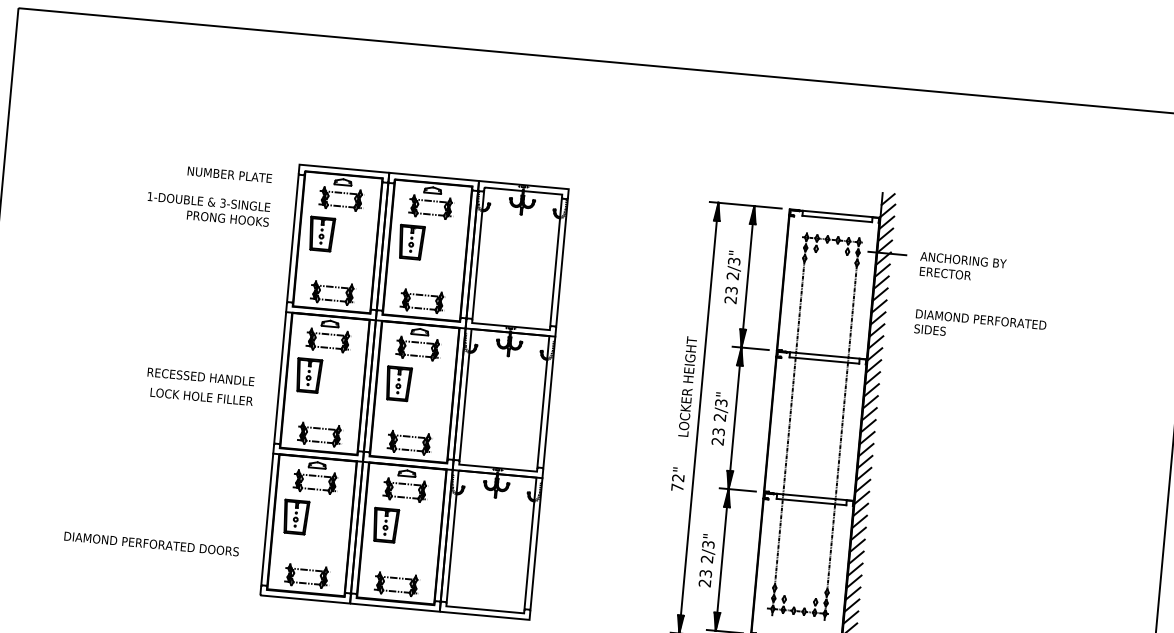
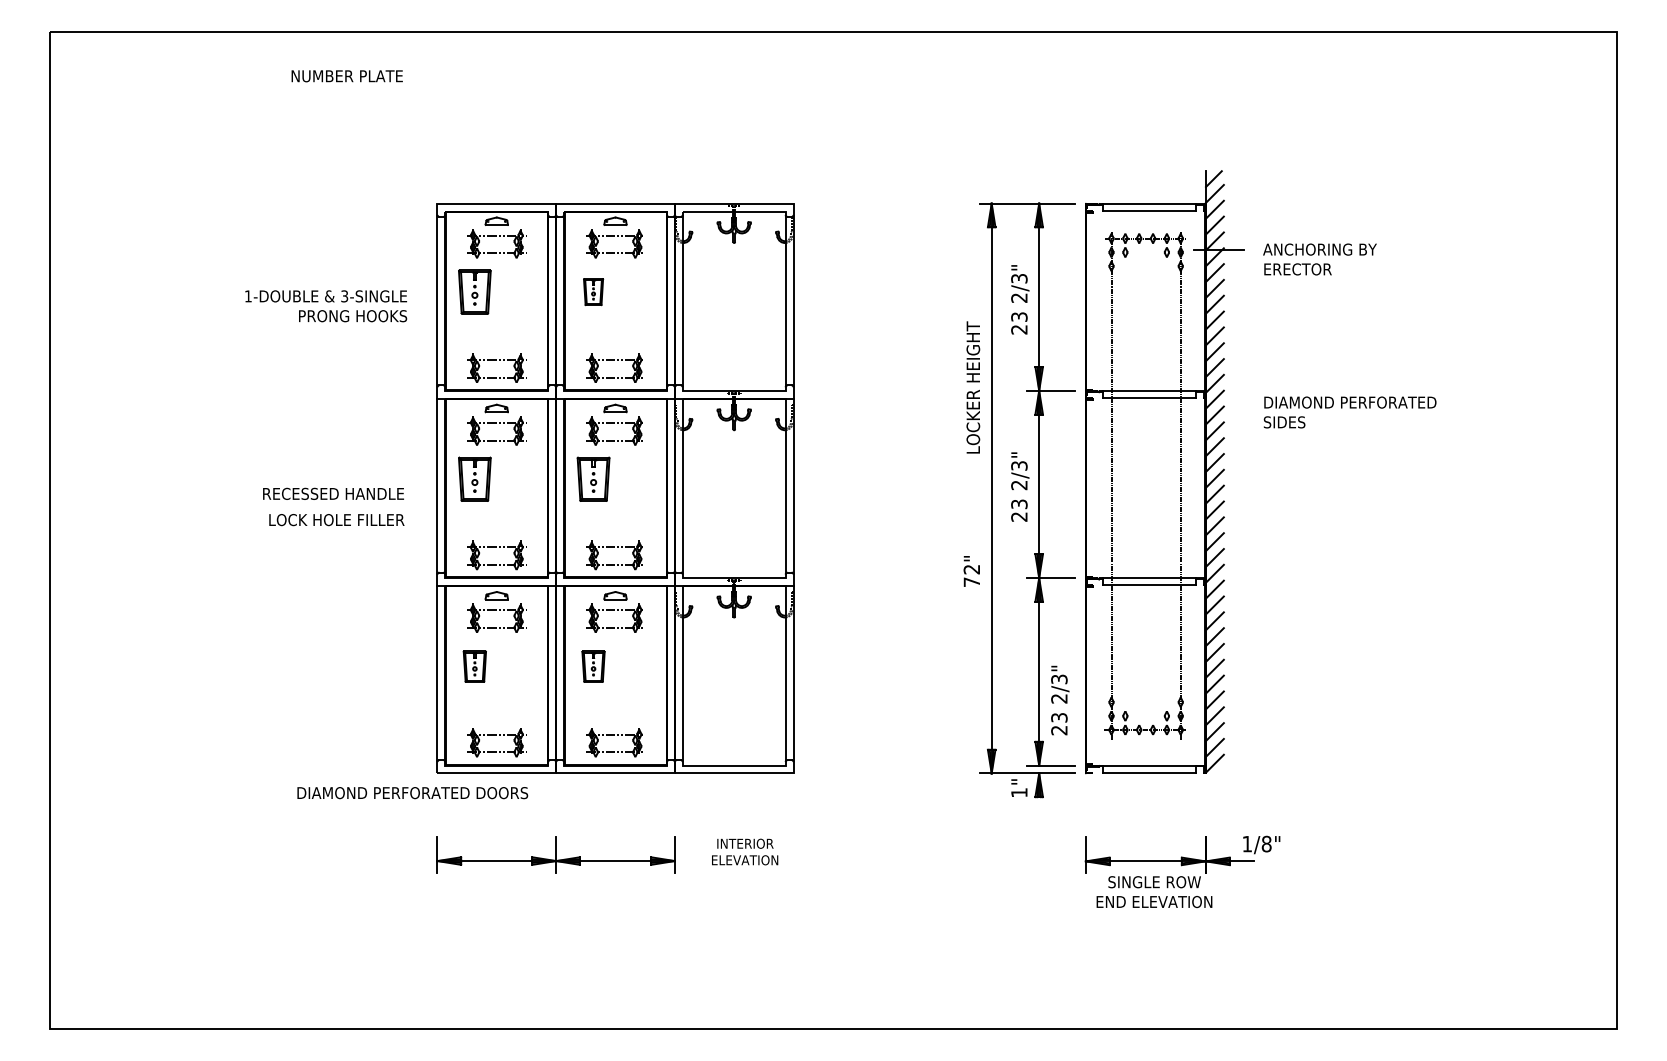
text: (229, 174) -> (346, 76), moved
text: (208, 209) -> (326, 306), moved
part: (411, 241) -> (593, 291), size x0.6
text: (979, 327) -> (1349, 412), moved
text: (687, 386) -> (973, 387), moved
part: (295, 517) -> (474, 666), size x0.7
part: (385, 525) -> (593, 666), size x0.7
text: (151, 544) -> (412, 793), moved
text: (707, 560) -> (1060, 700), moved

